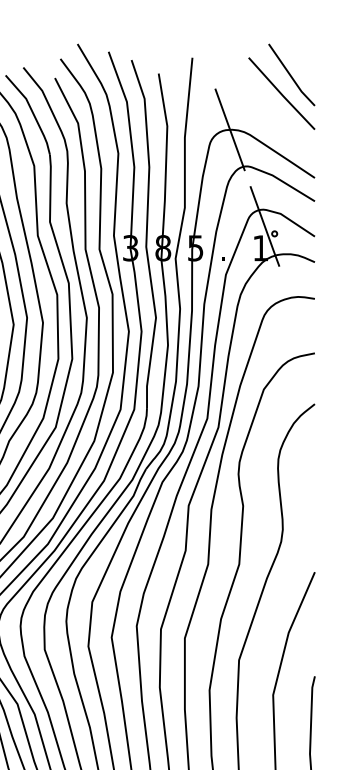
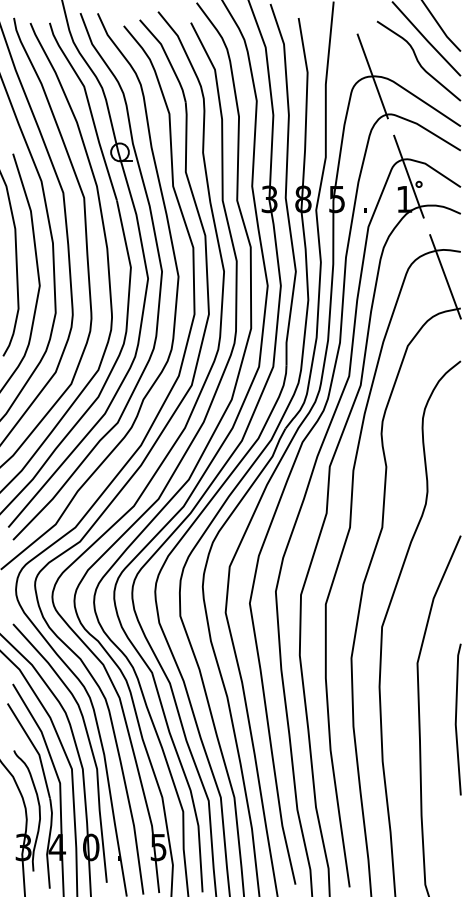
curve: (274, 114) -> (418, 60), added
line: (300, 322) -> (445, 276), added

